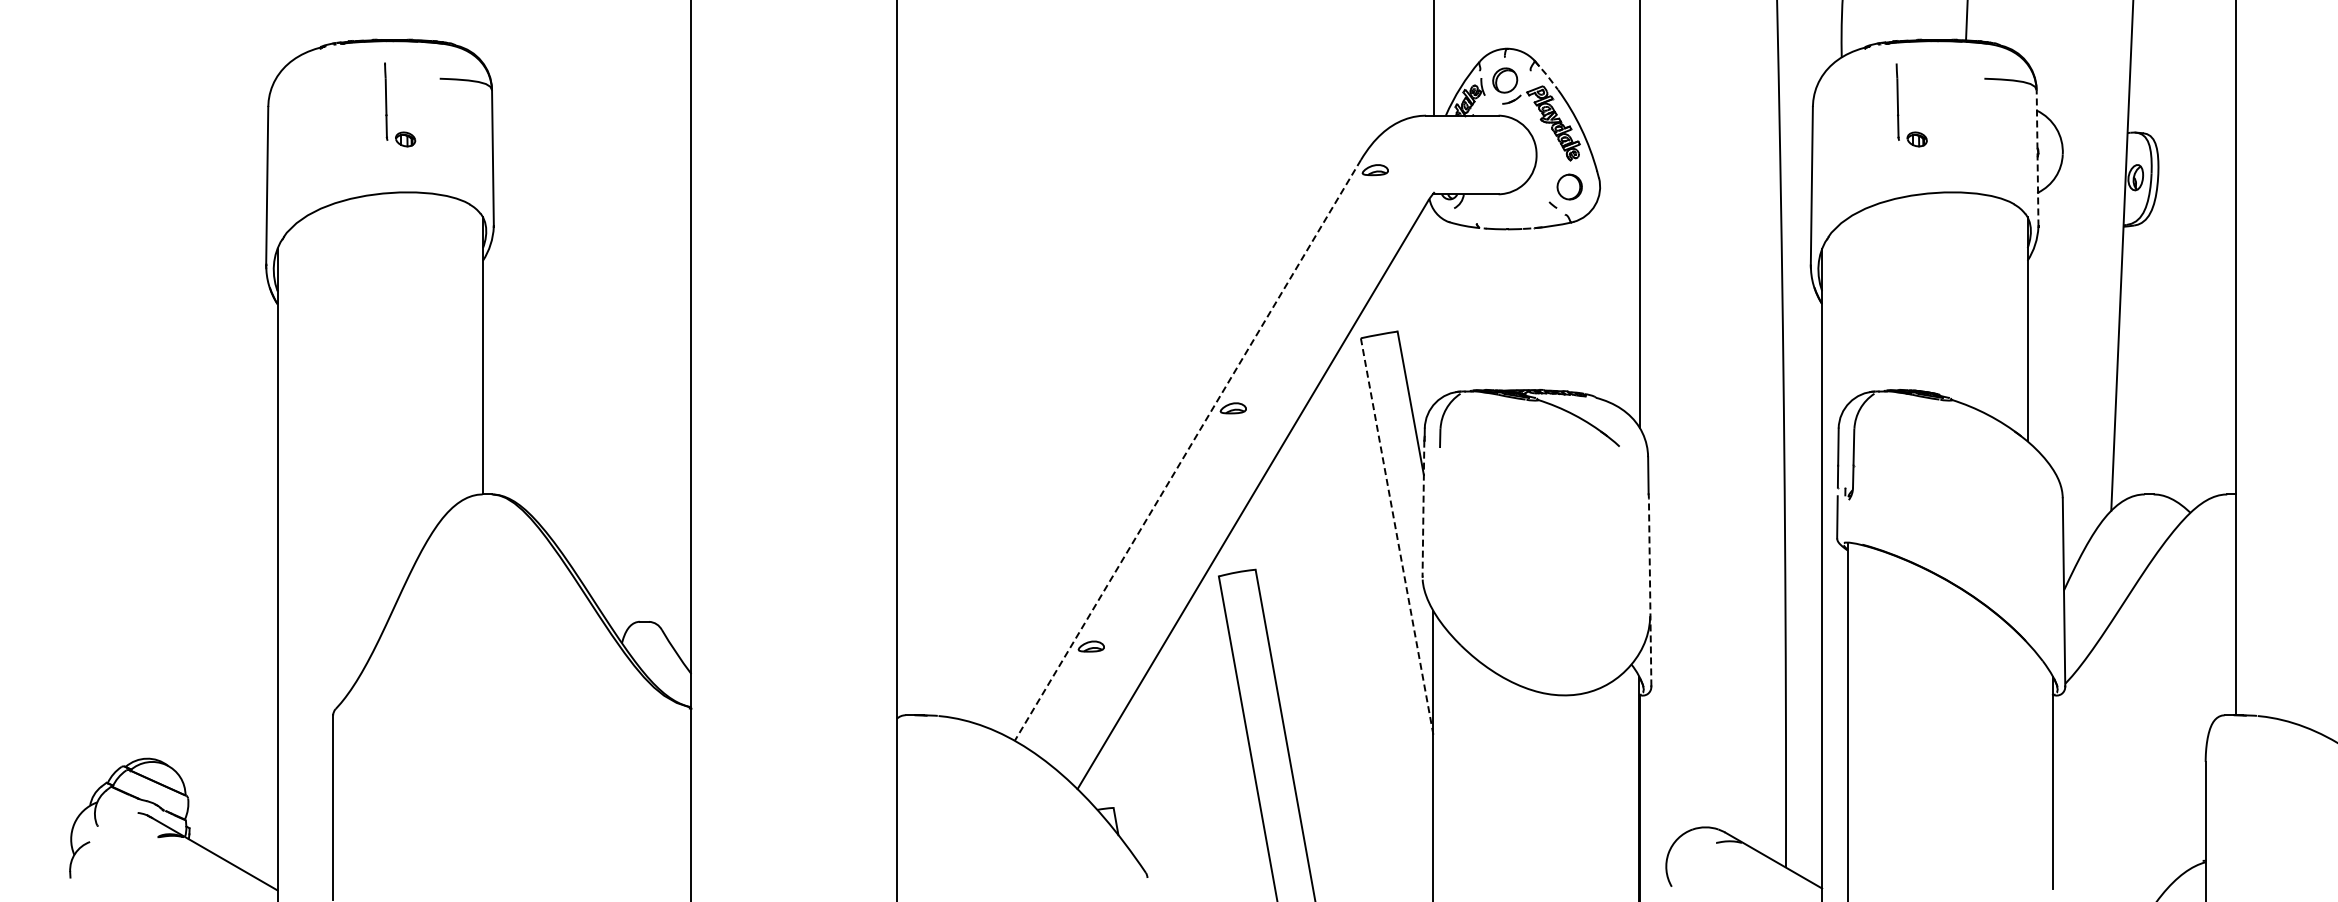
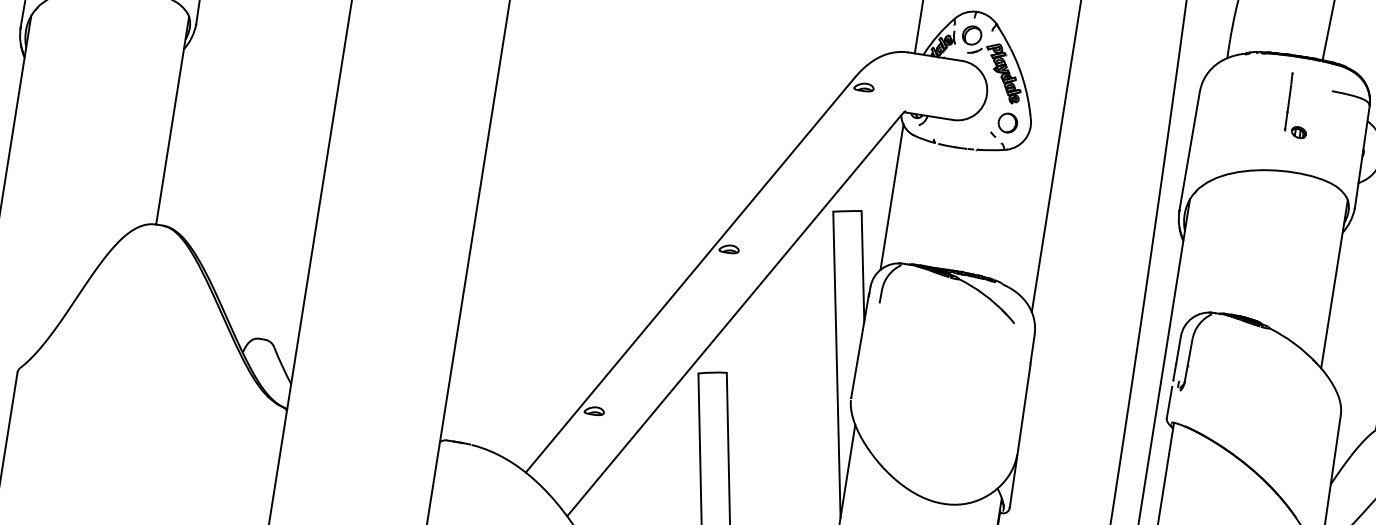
line: (1547, 75) -> (1004, 36), dashed -> solid
part: (1898, 105) -> (1288, 104), moved
line: (2037, 157) -> (1362, 156), dashed -> solid
line: (1434, 307) -> (892, 197), added
line: (1187, 450) -> (689, 275), dashed -> solid
line: (1423, 509) -> (859, 347), dashed -> solid
line: (1397, 536) -> (837, 364), dashed -> solid
line: (1650, 591) -> (1020, 436), dashed -> solid

